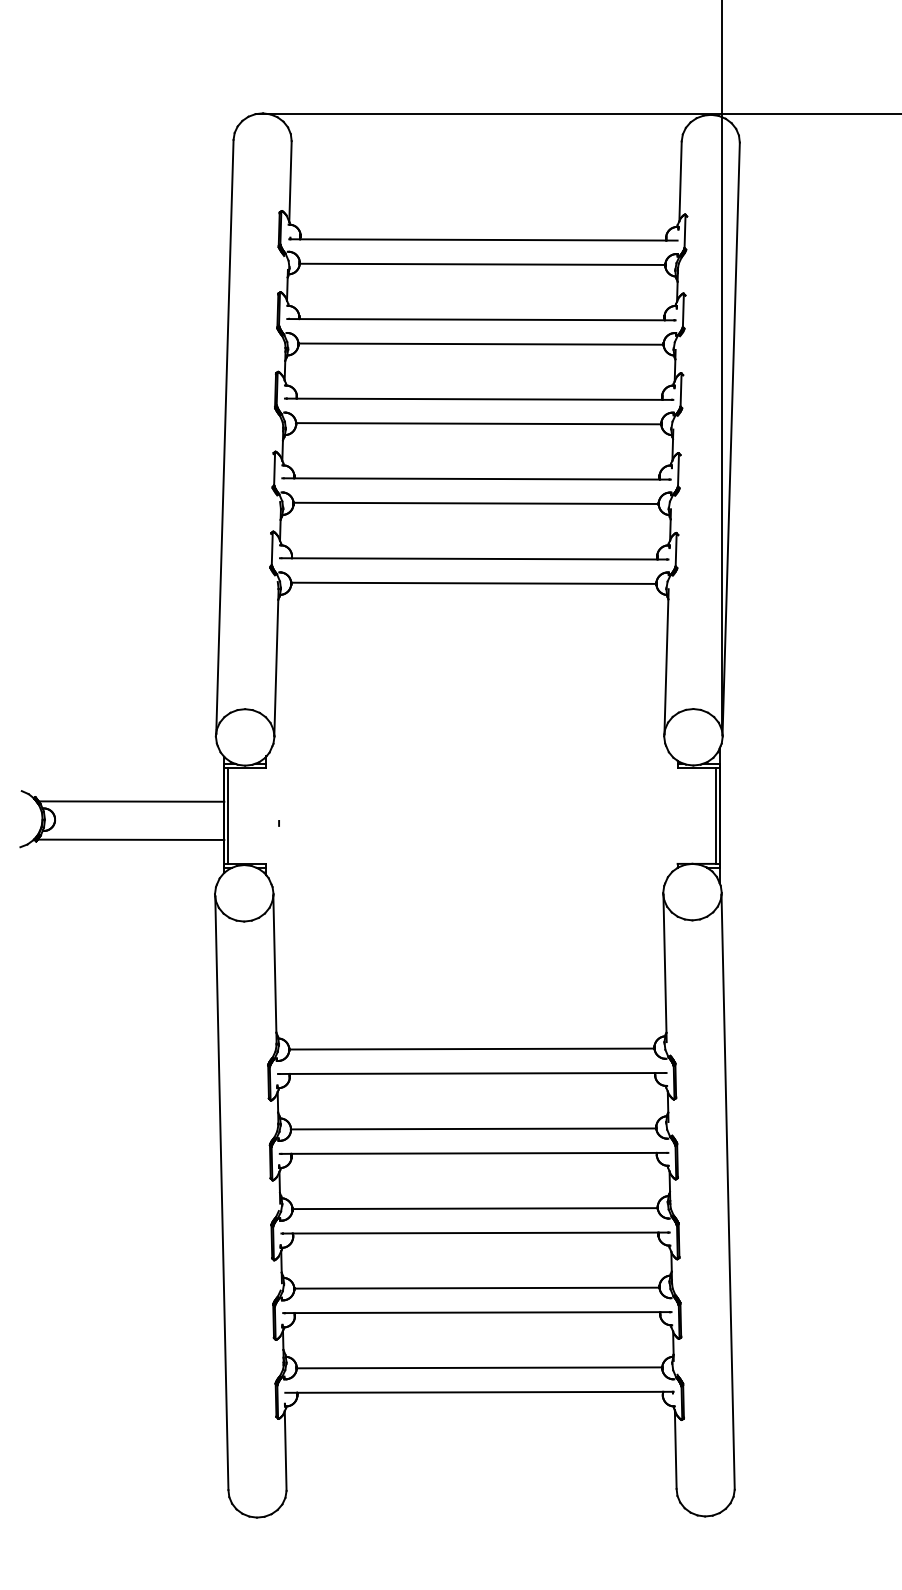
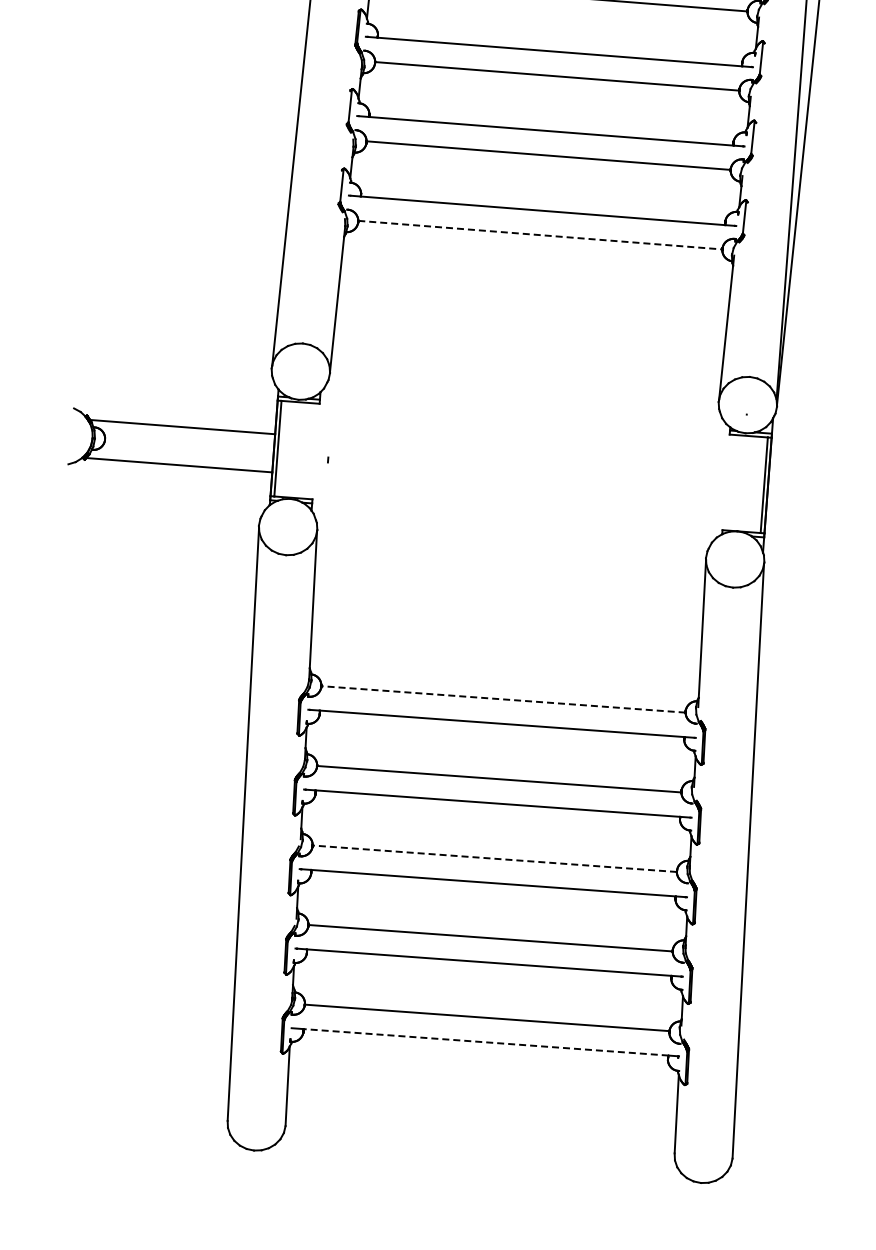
line: (473, 583) -> (540, 235), solid -> dashed
line: (471, 1049) -> (503, 699), solid -> dashed
line: (475, 1208) -> (495, 858), solid -> dashed
line: (479, 1392) -> (485, 1042), solid -> dashed

